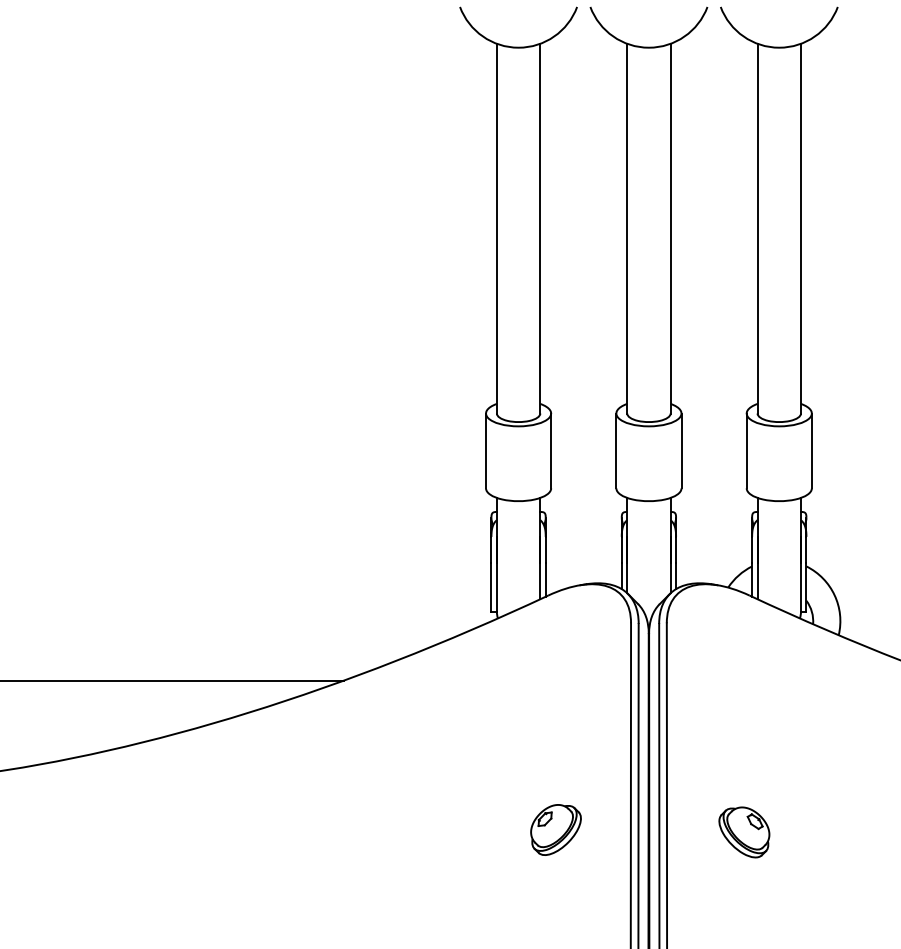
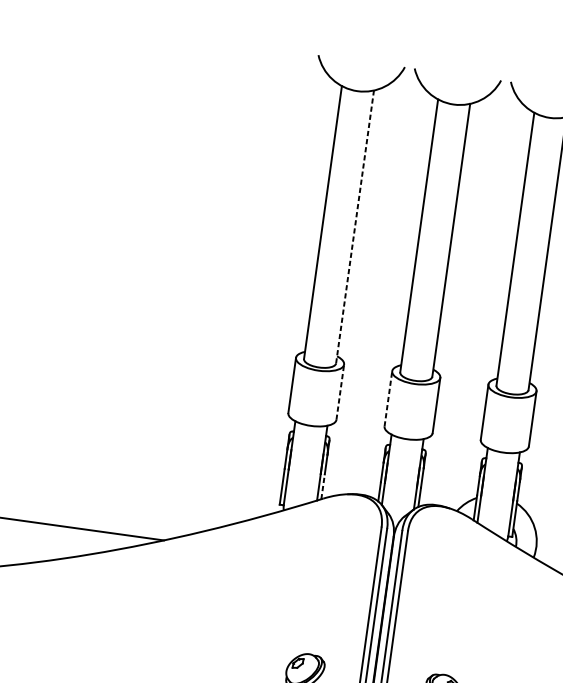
line: (540, 228) -> (355, 226), solid -> dashed
line: (551, 450) -> (340, 391), solid -> dashed
line: (616, 450) -> (388, 398), solid -> dashed
line: (545, 579) -> (322, 486), solid -> dashed

